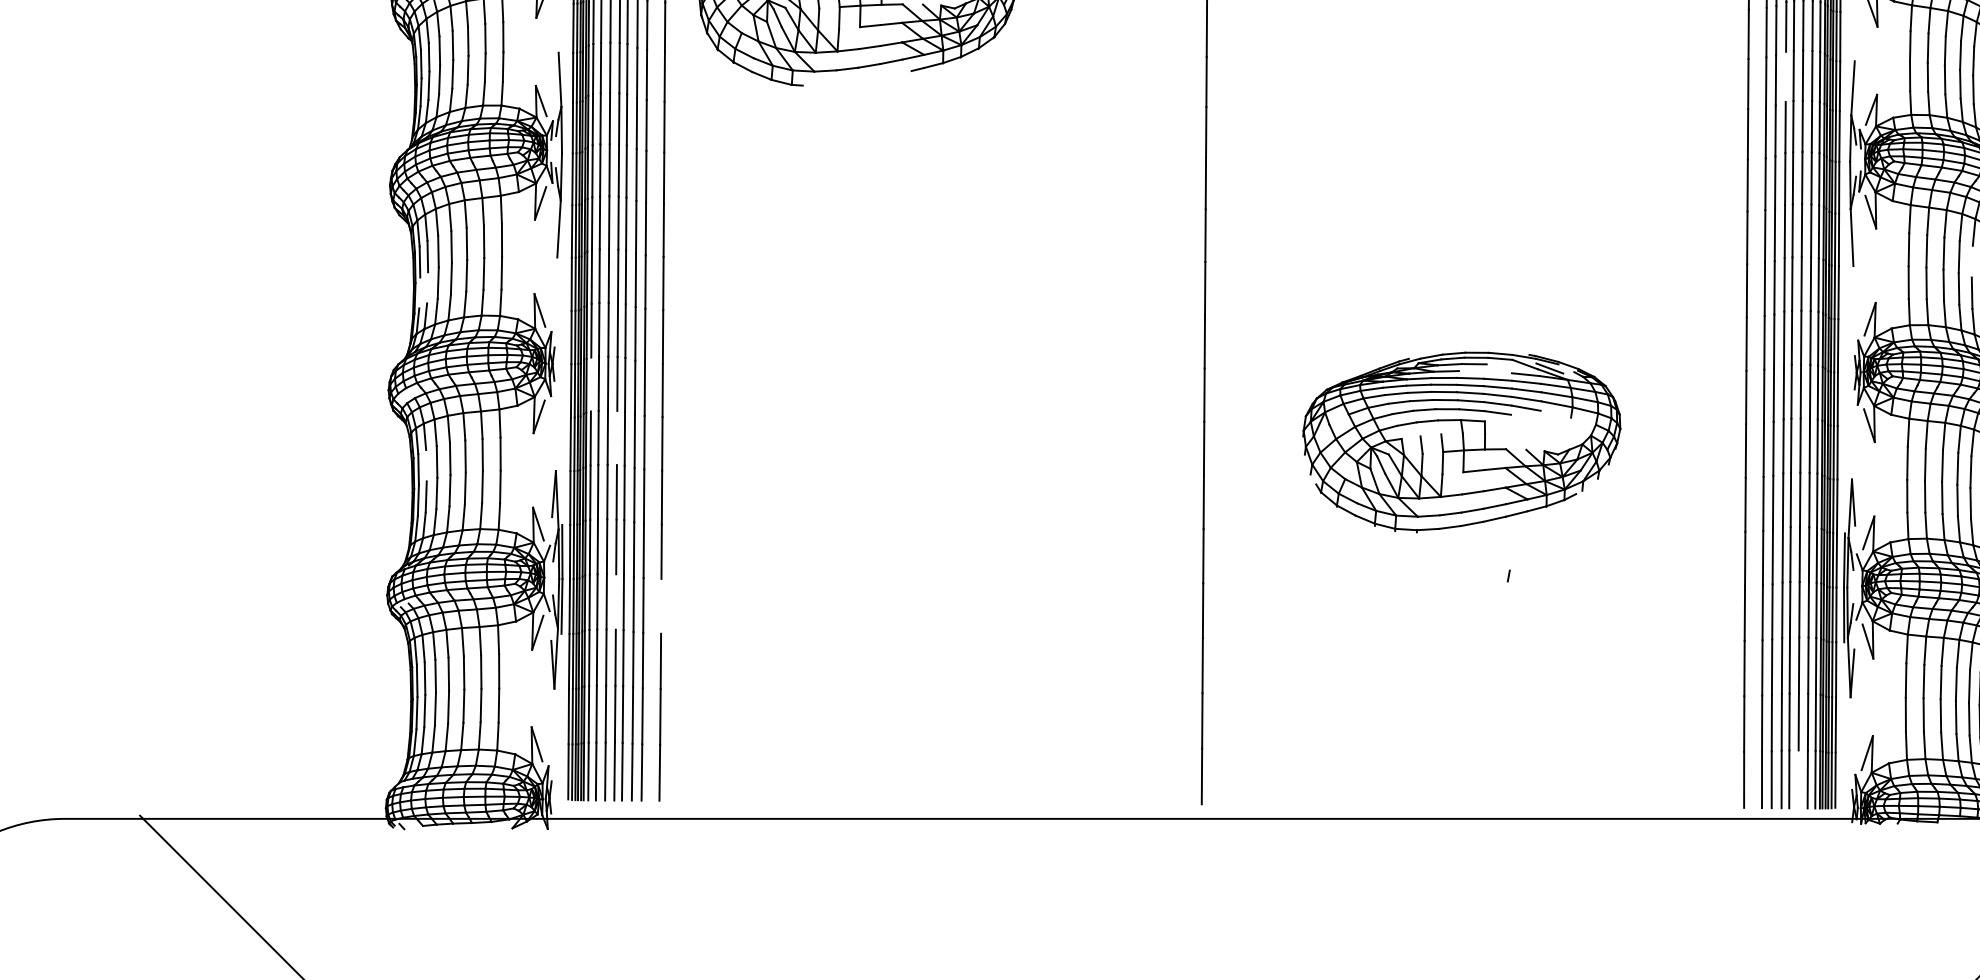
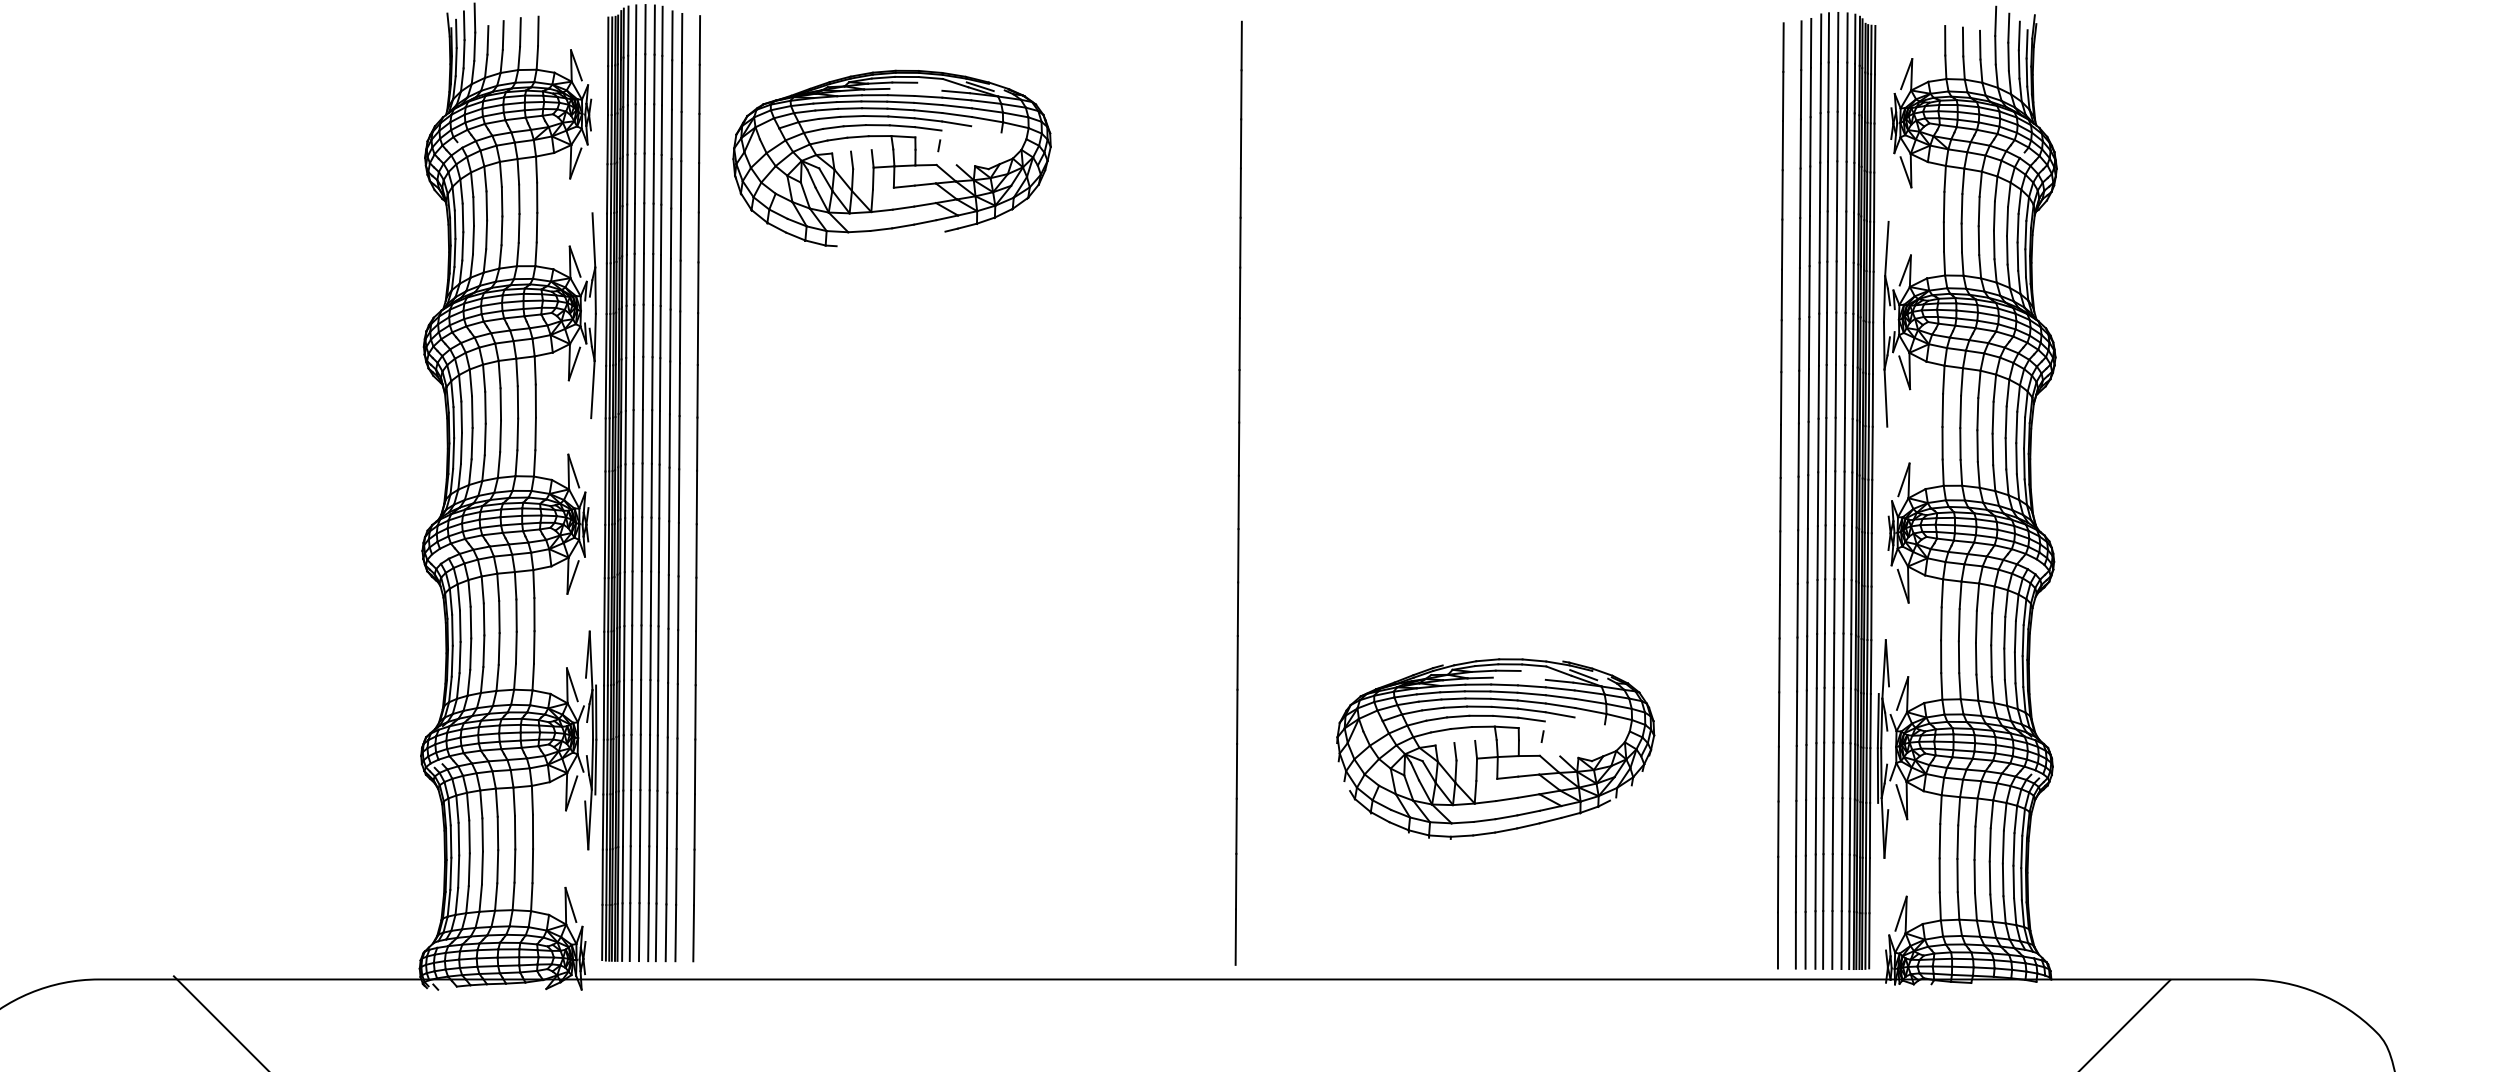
line: (1785, 76) -> (1819, 237), added
line: (1971, 261) -> (2005, 422), added
line: (426, 287) -> (460, 448), added
line: (419, 292) -> (453, 453), added
line: (590, 384) -> (624, 545), added
line: (616, 437) -> (650, 598), added
part: (1461, 441) -> (1495, 748), moved
line: (426, 464) -> (460, 625), added
line: (615, 601) -> (649, 762), added
line: (660, 605) -> (694, 766), added
line: (1798, 778) -> (1832, 939), added

